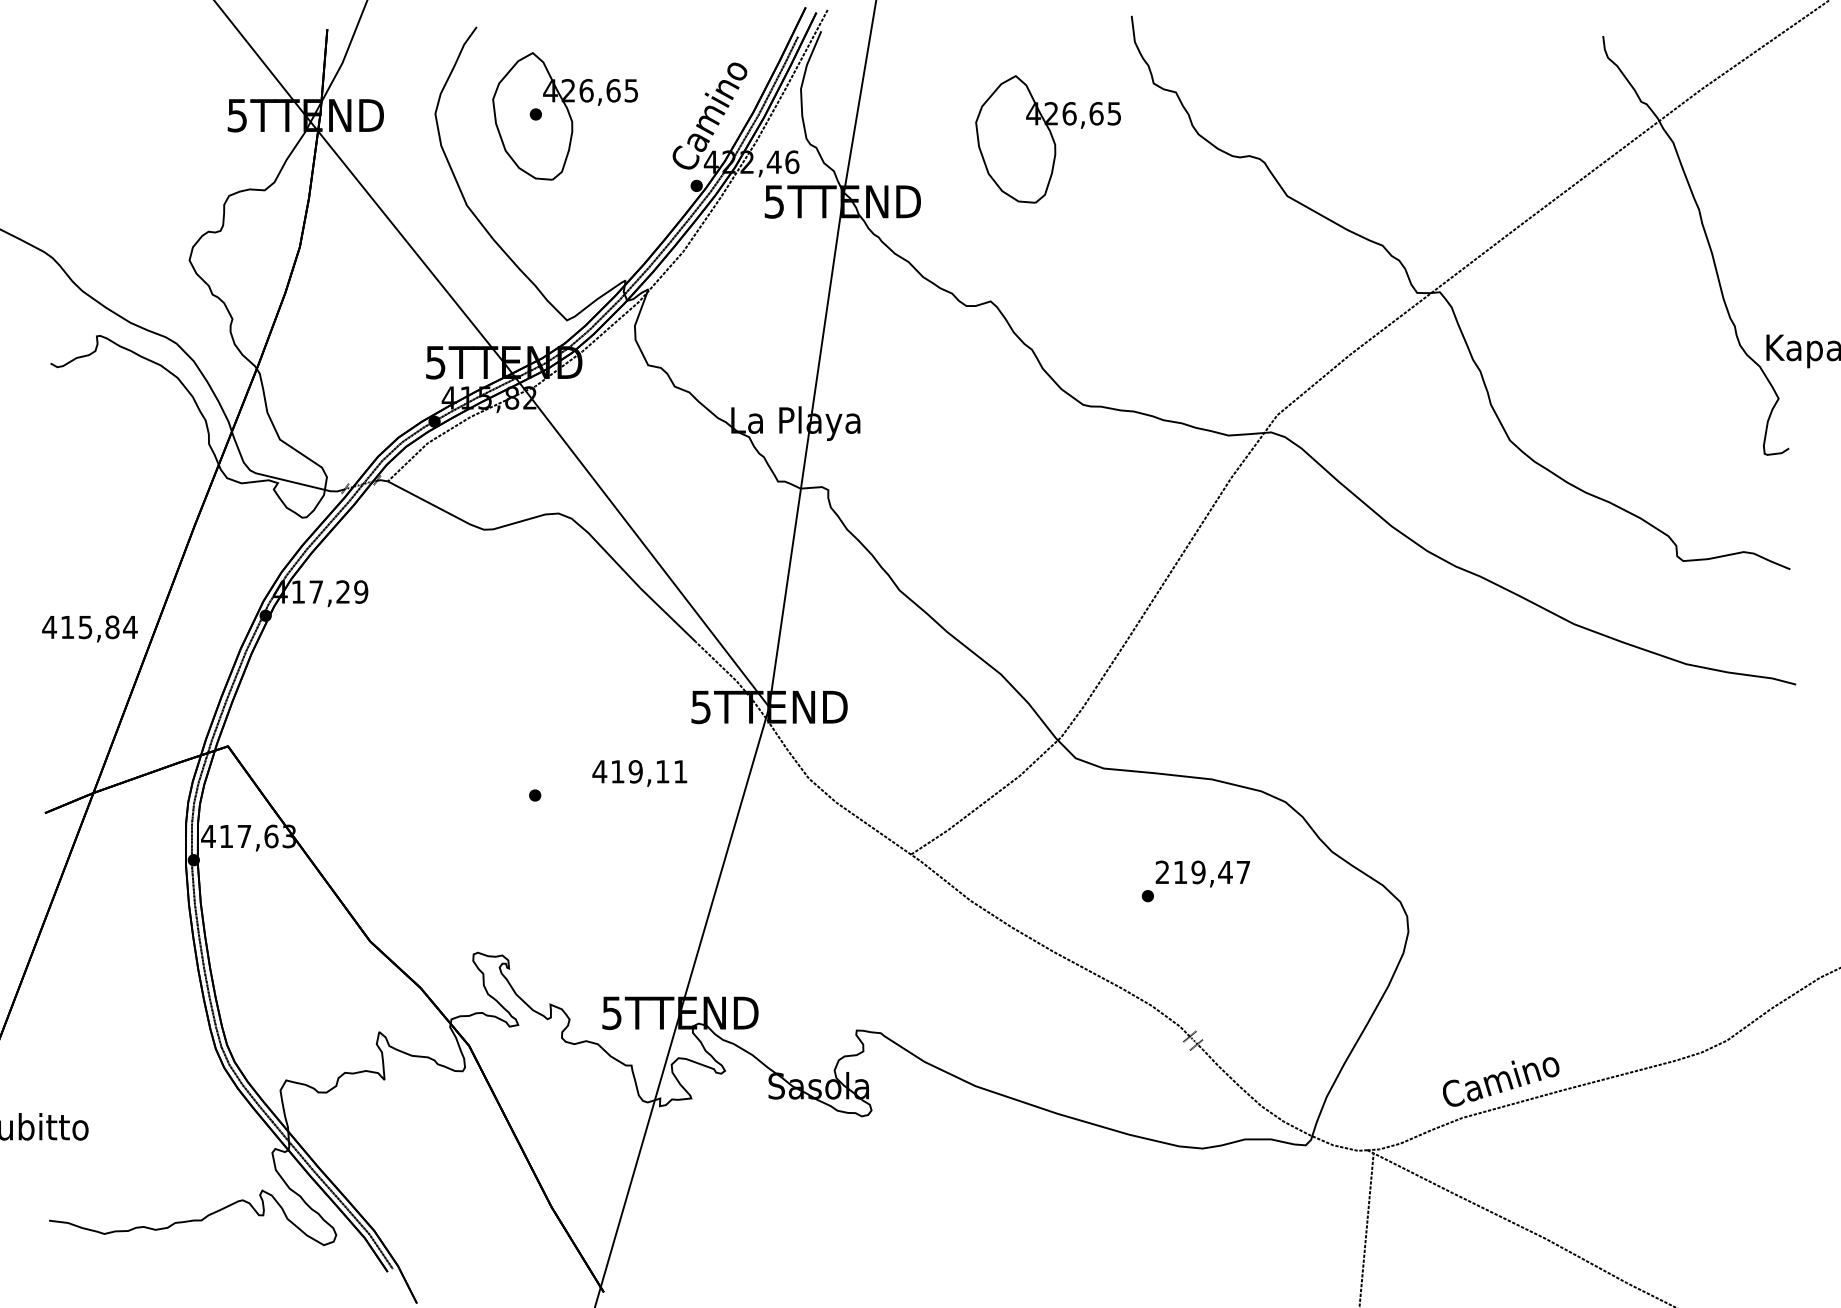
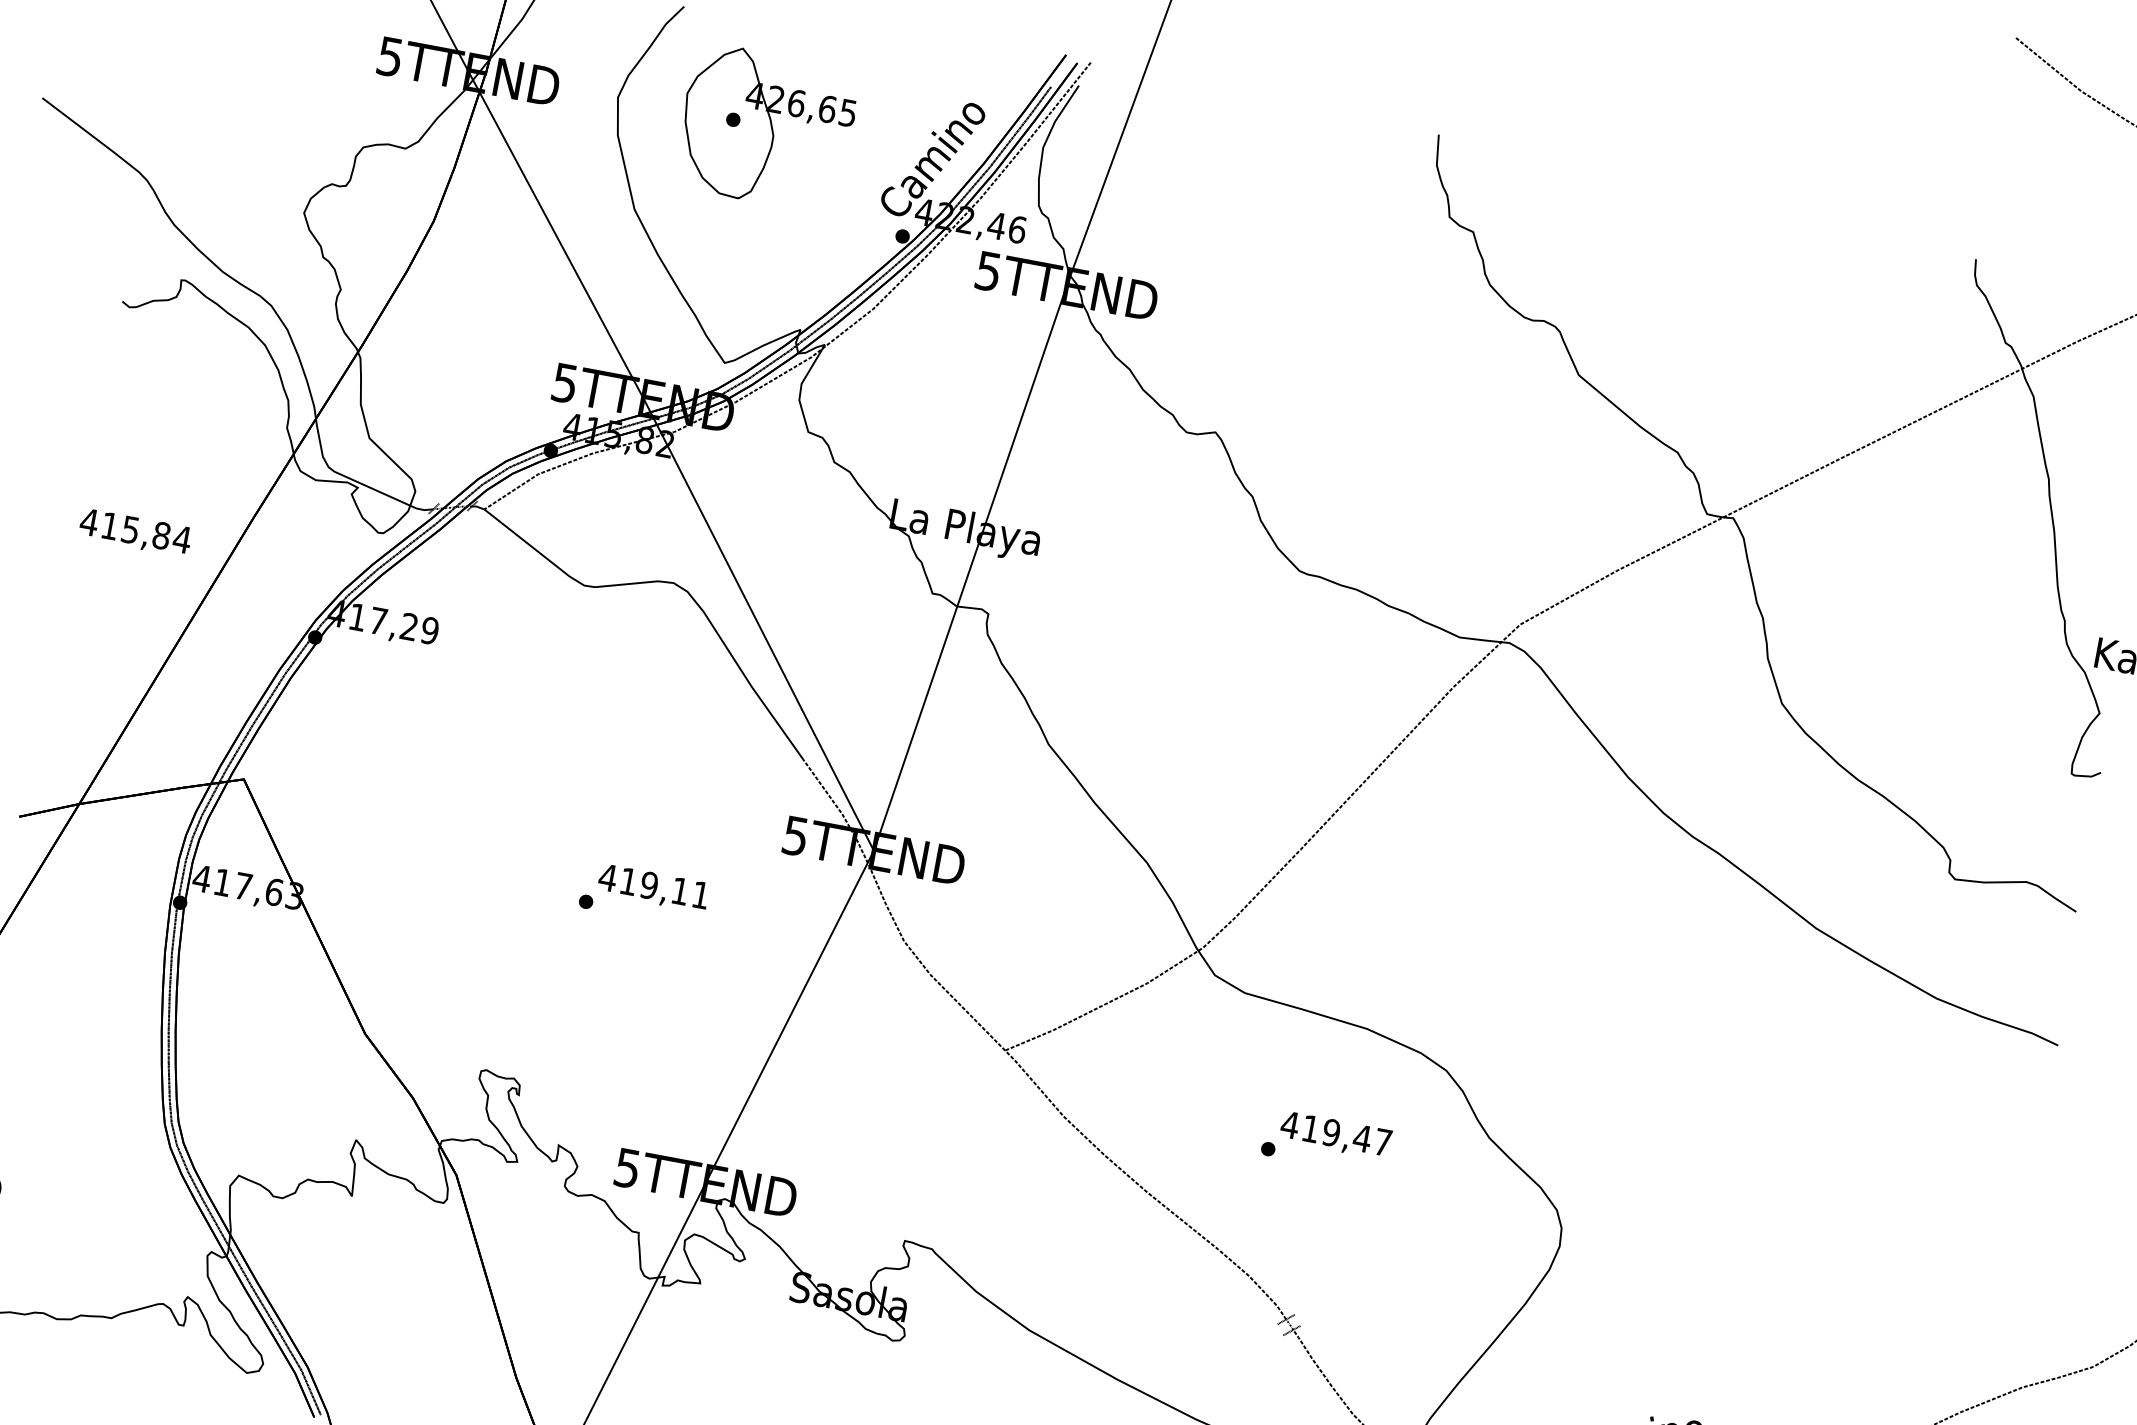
part: (1047, 139) -> (1315, 258), removed
text: (89, 628) -> (134, 532), moved
text: (639, 773) -> (653, 888), moved
text: (1162, 871) -> (1290, 1124), 219,47 -> 419,47

